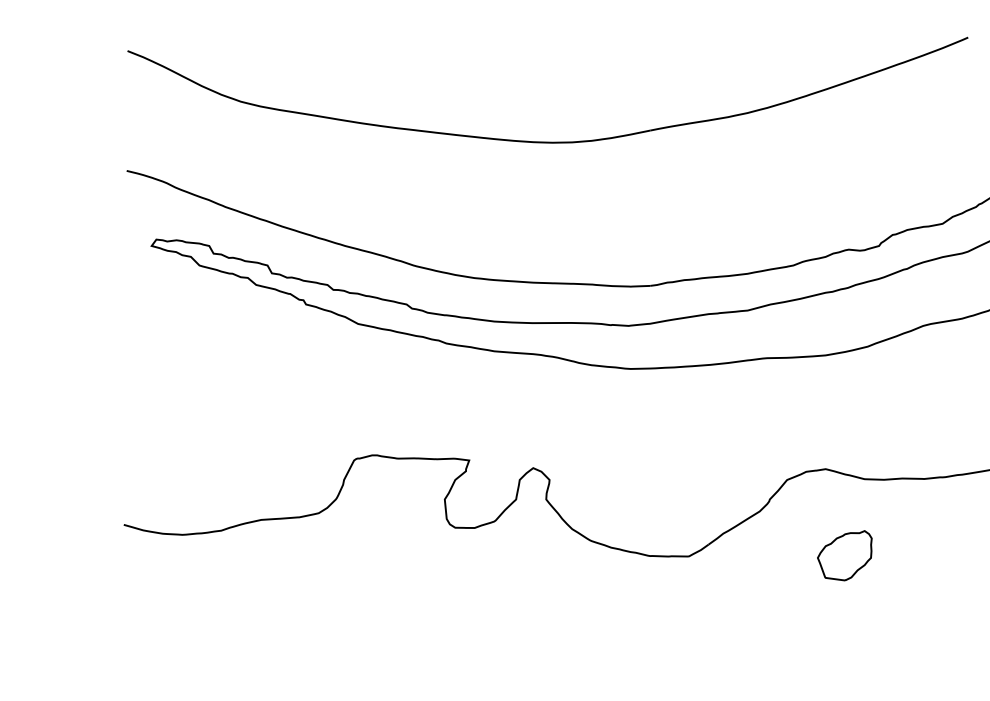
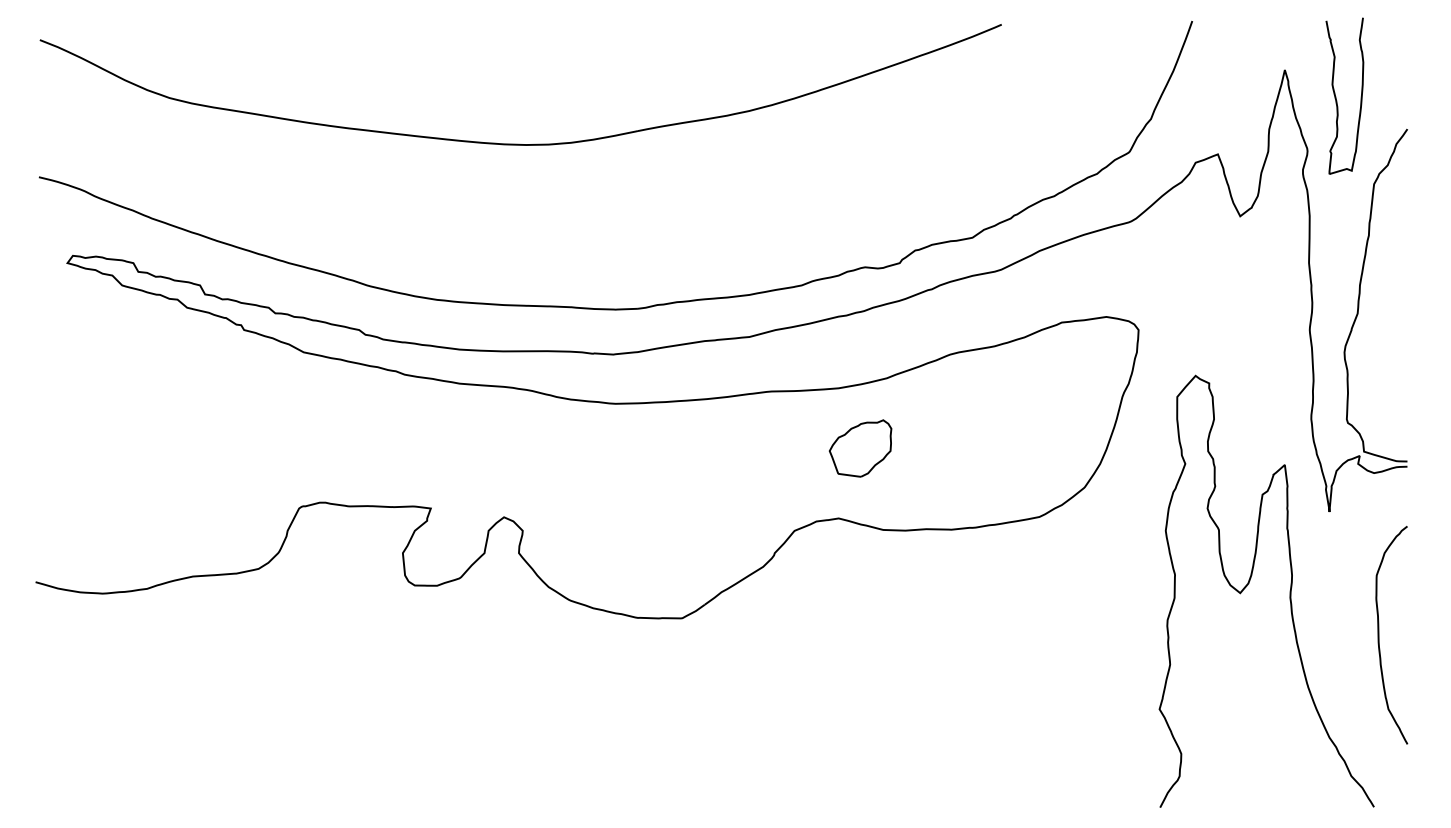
part: (844, 555) -> (860, 448), moved

